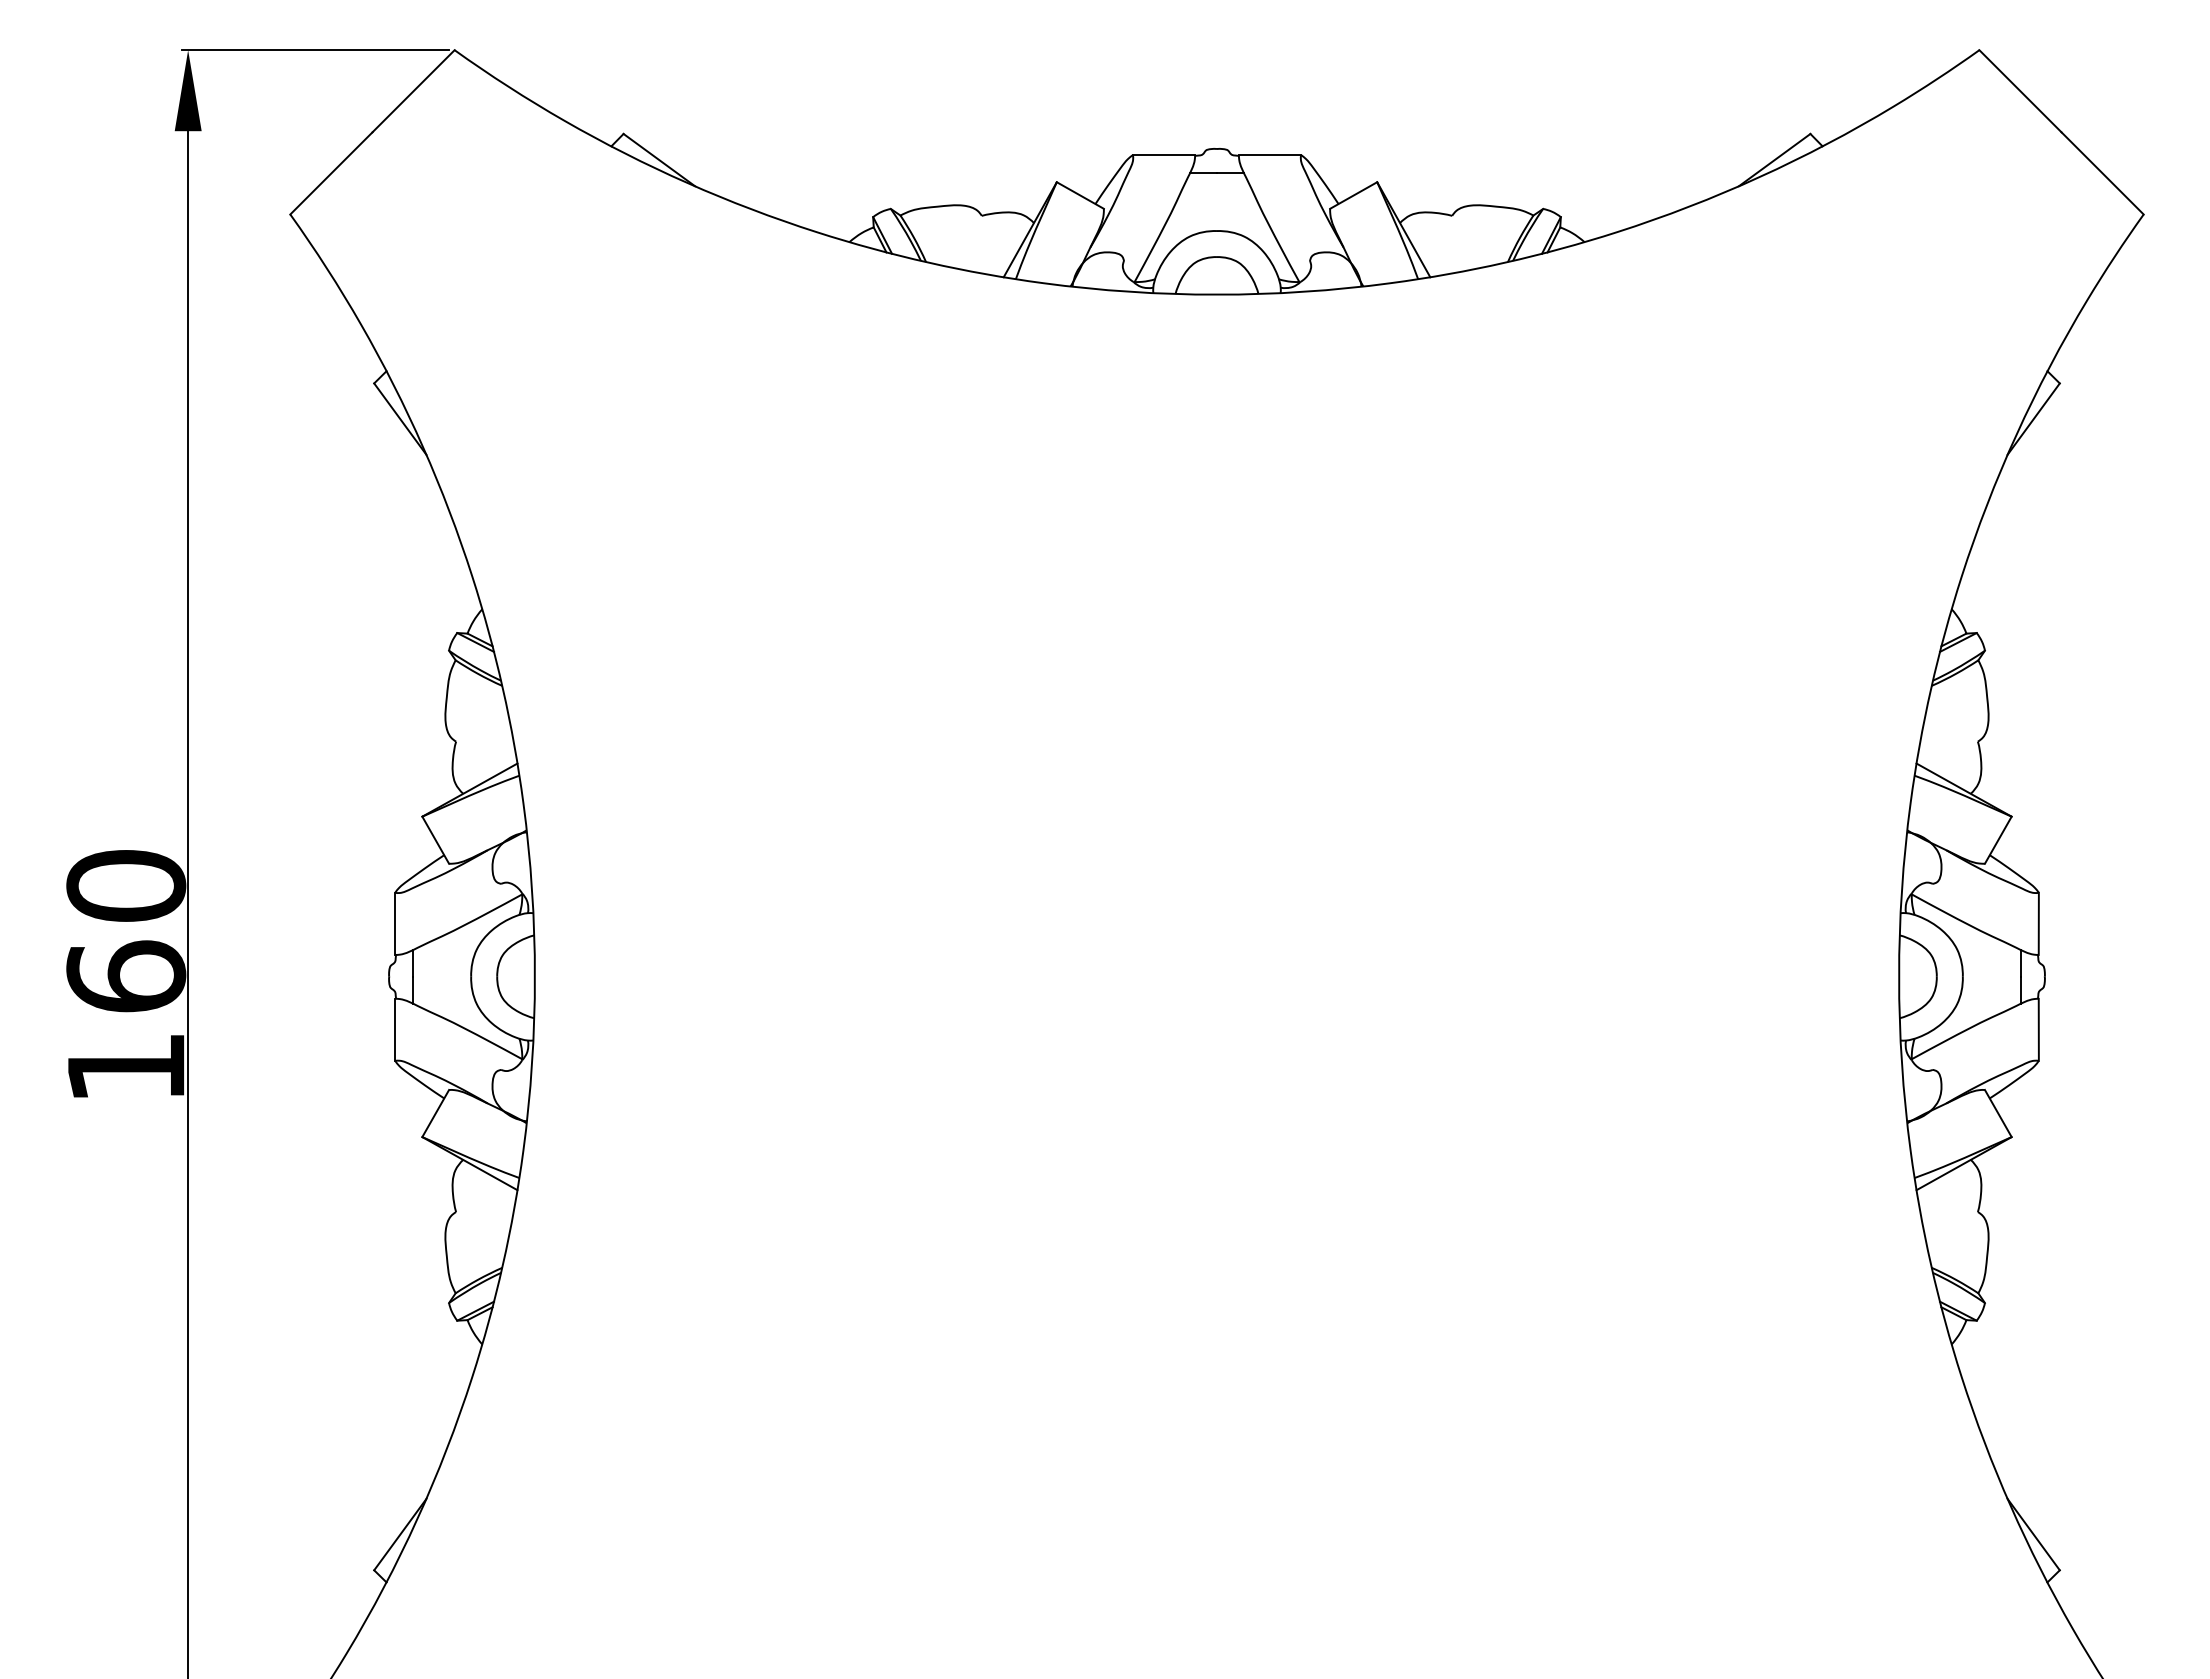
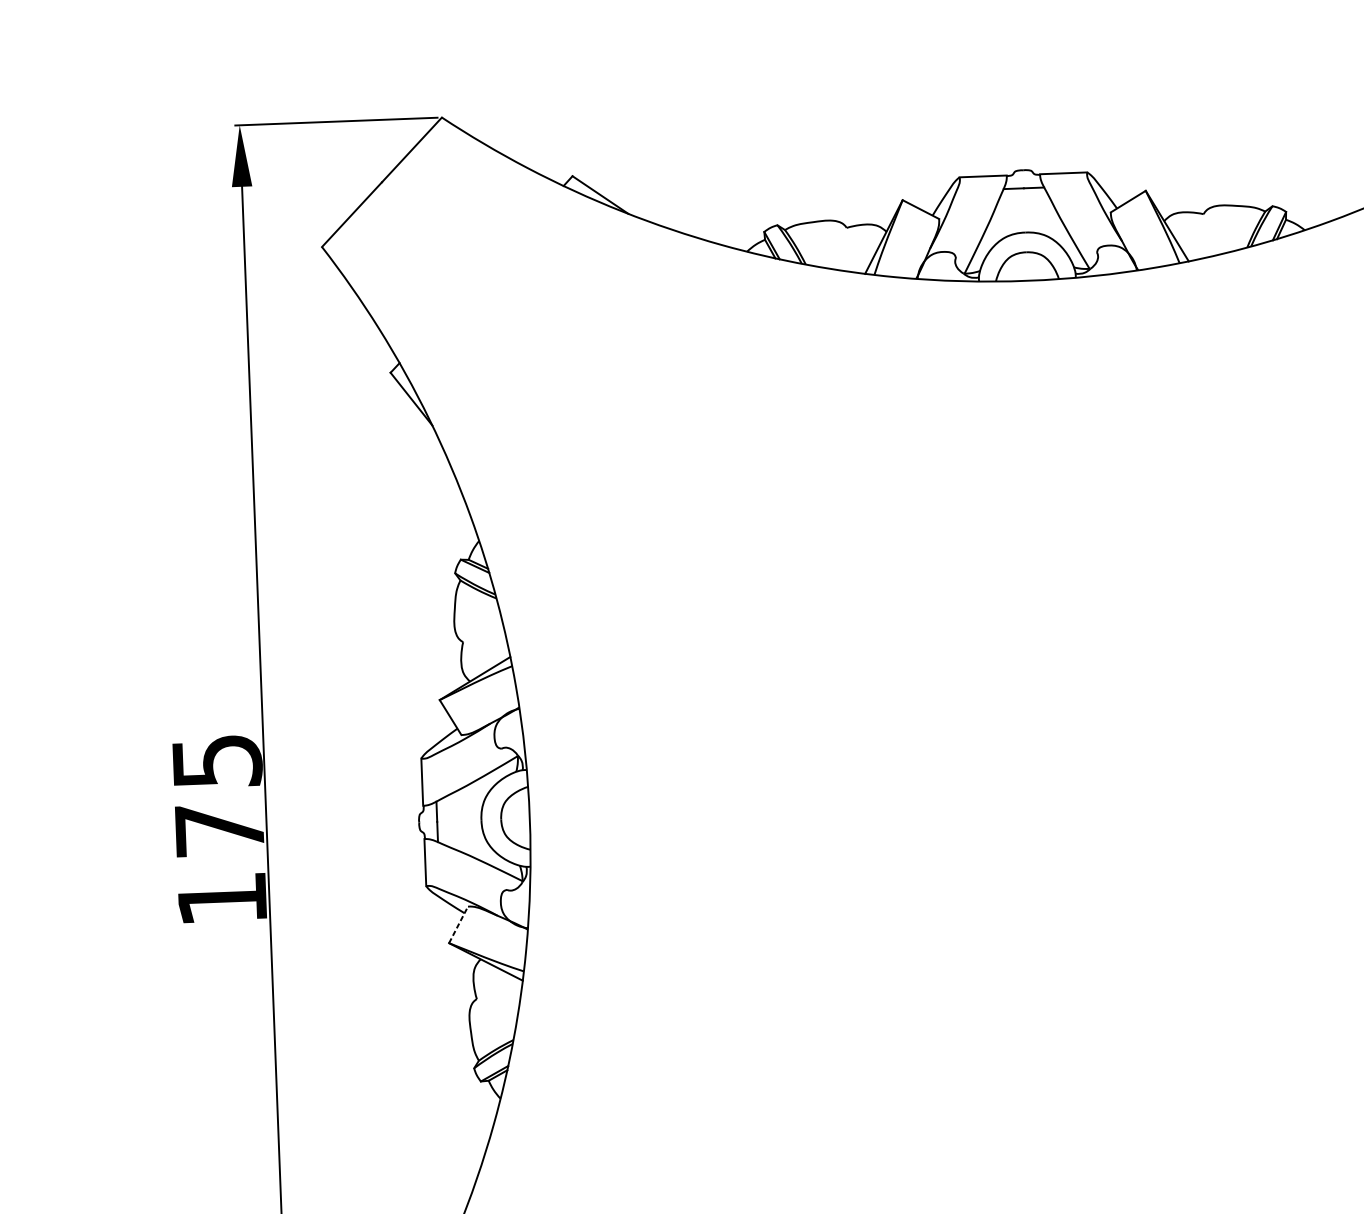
text: (126, 931) -> (218, 795), 160 -> 175
line: (435, 1113) -> (458, 924), solid -> dashed

